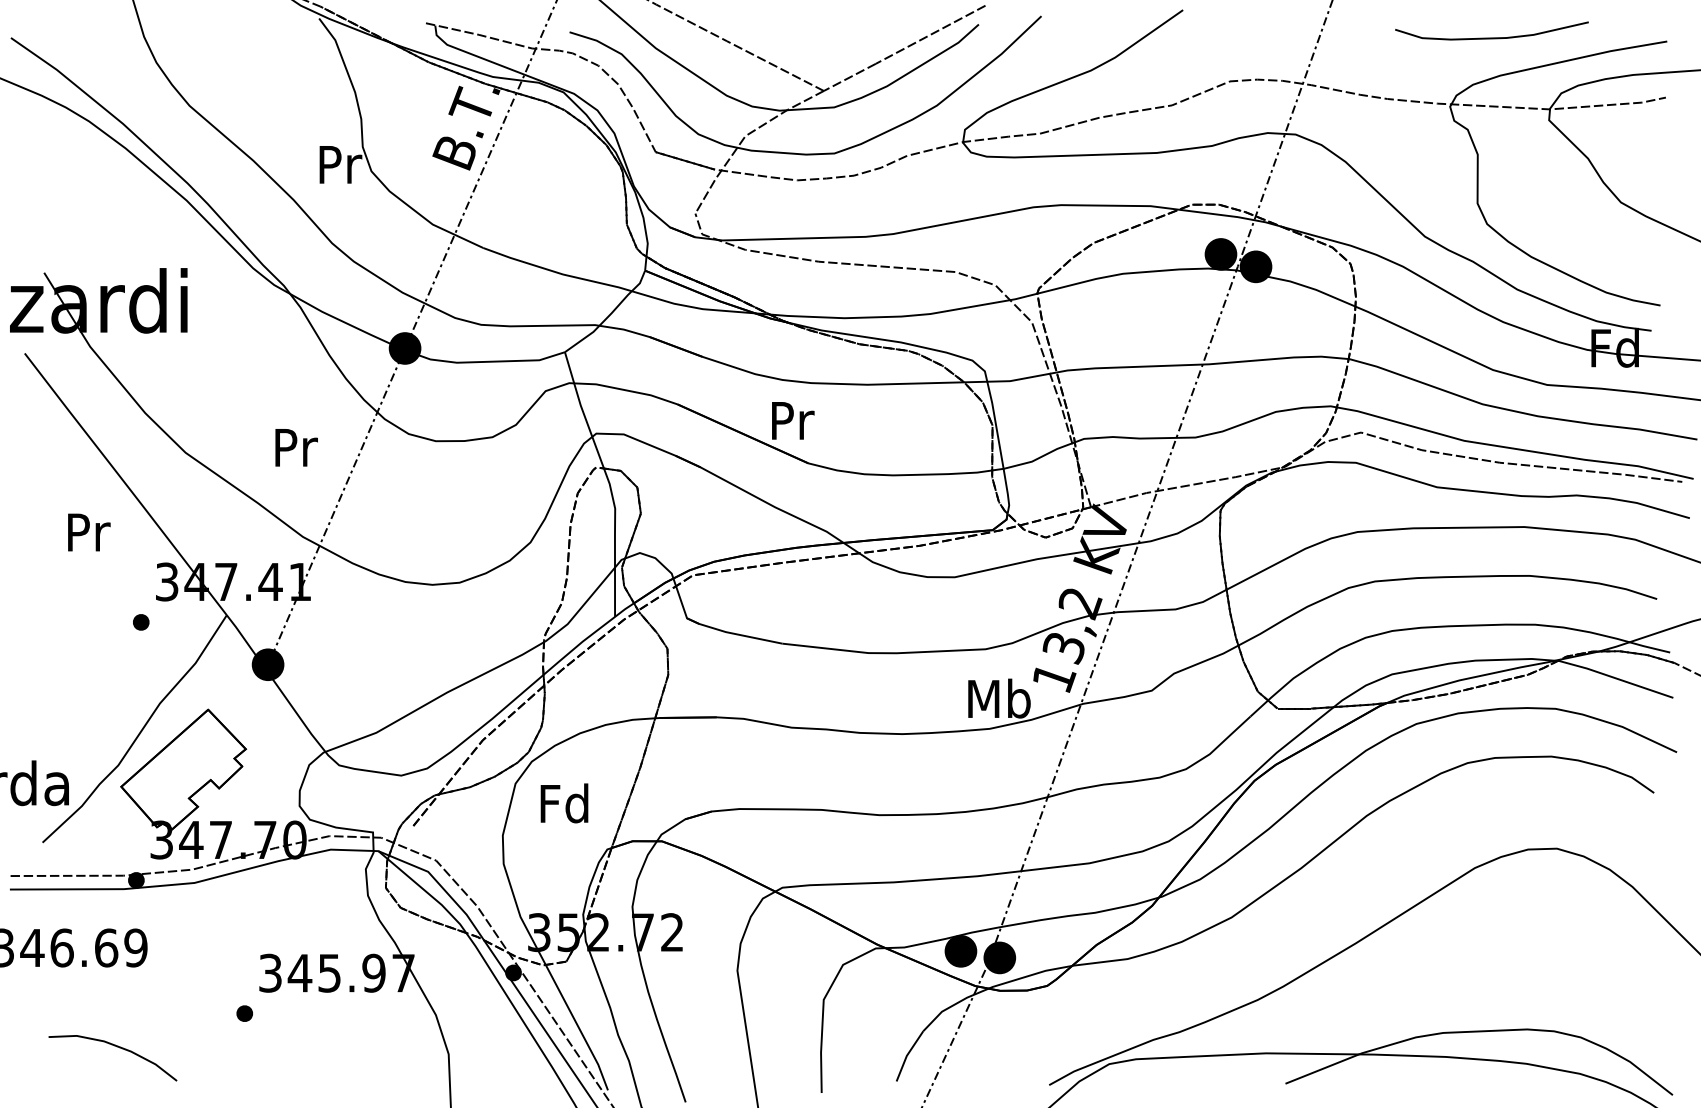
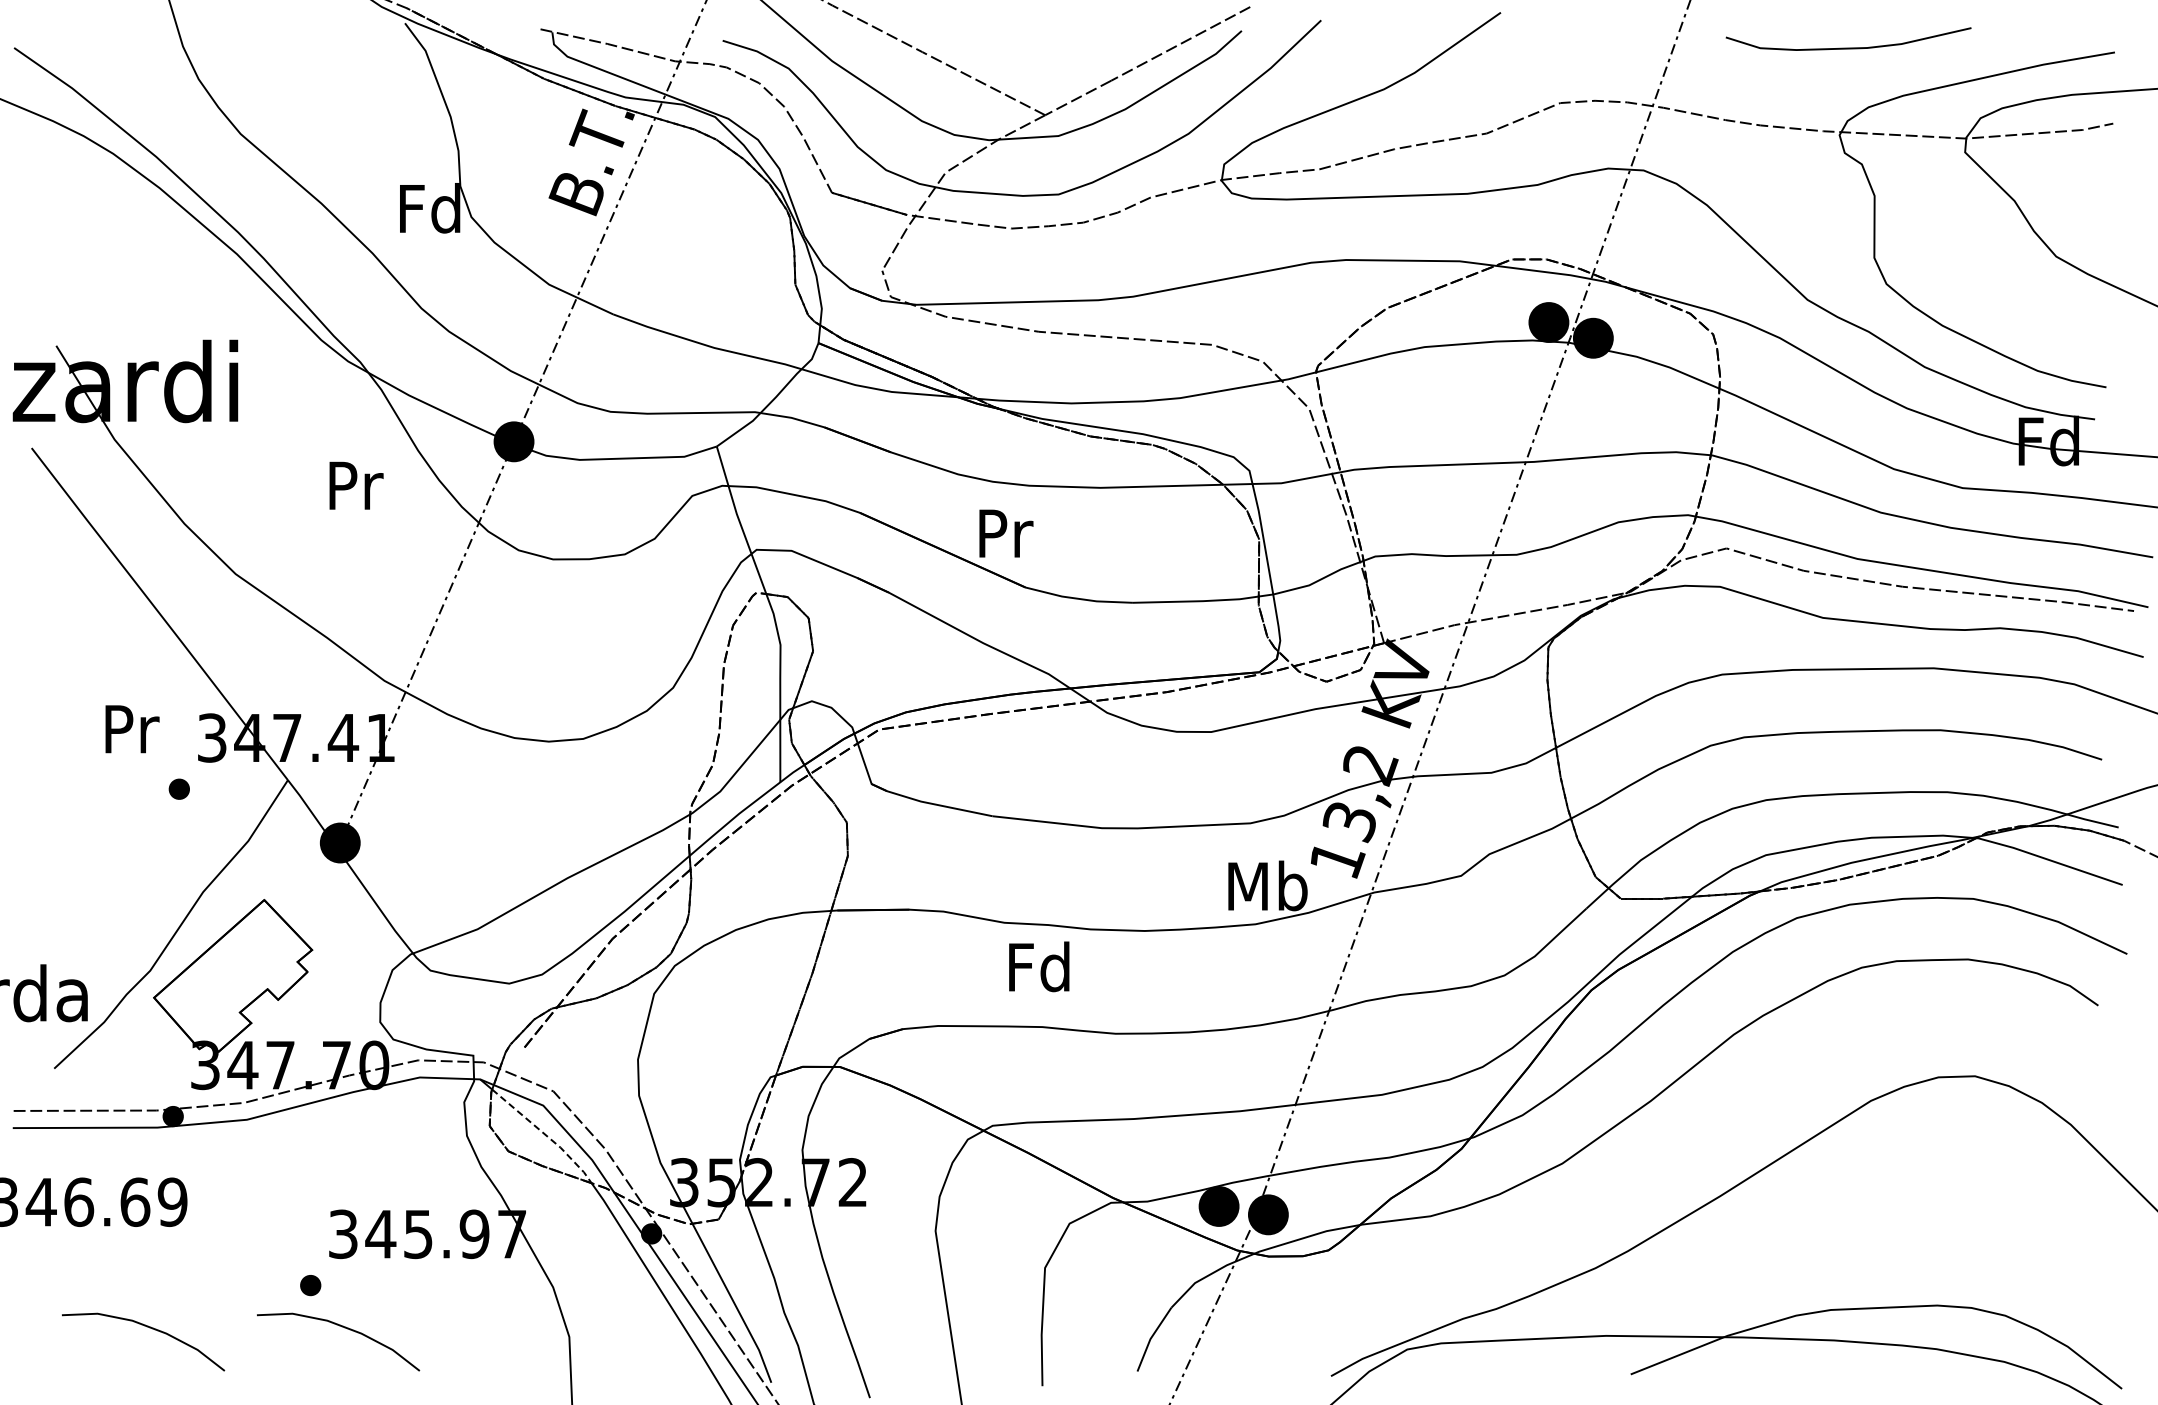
curve: (1491, 37) -> (1848, 47), moved
text: (339, 164) -> (430, 208), Pr -> Fd
text: (296, 447) -> (356, 485), moved
text: (89, 532) -> (132, 729), moved
text: (564, 803) -> (1039, 966), moved
line: (429, 894) -> (545, 1134), solid -> dashed
curve: (271, 1047) -> (344, 1328), added

